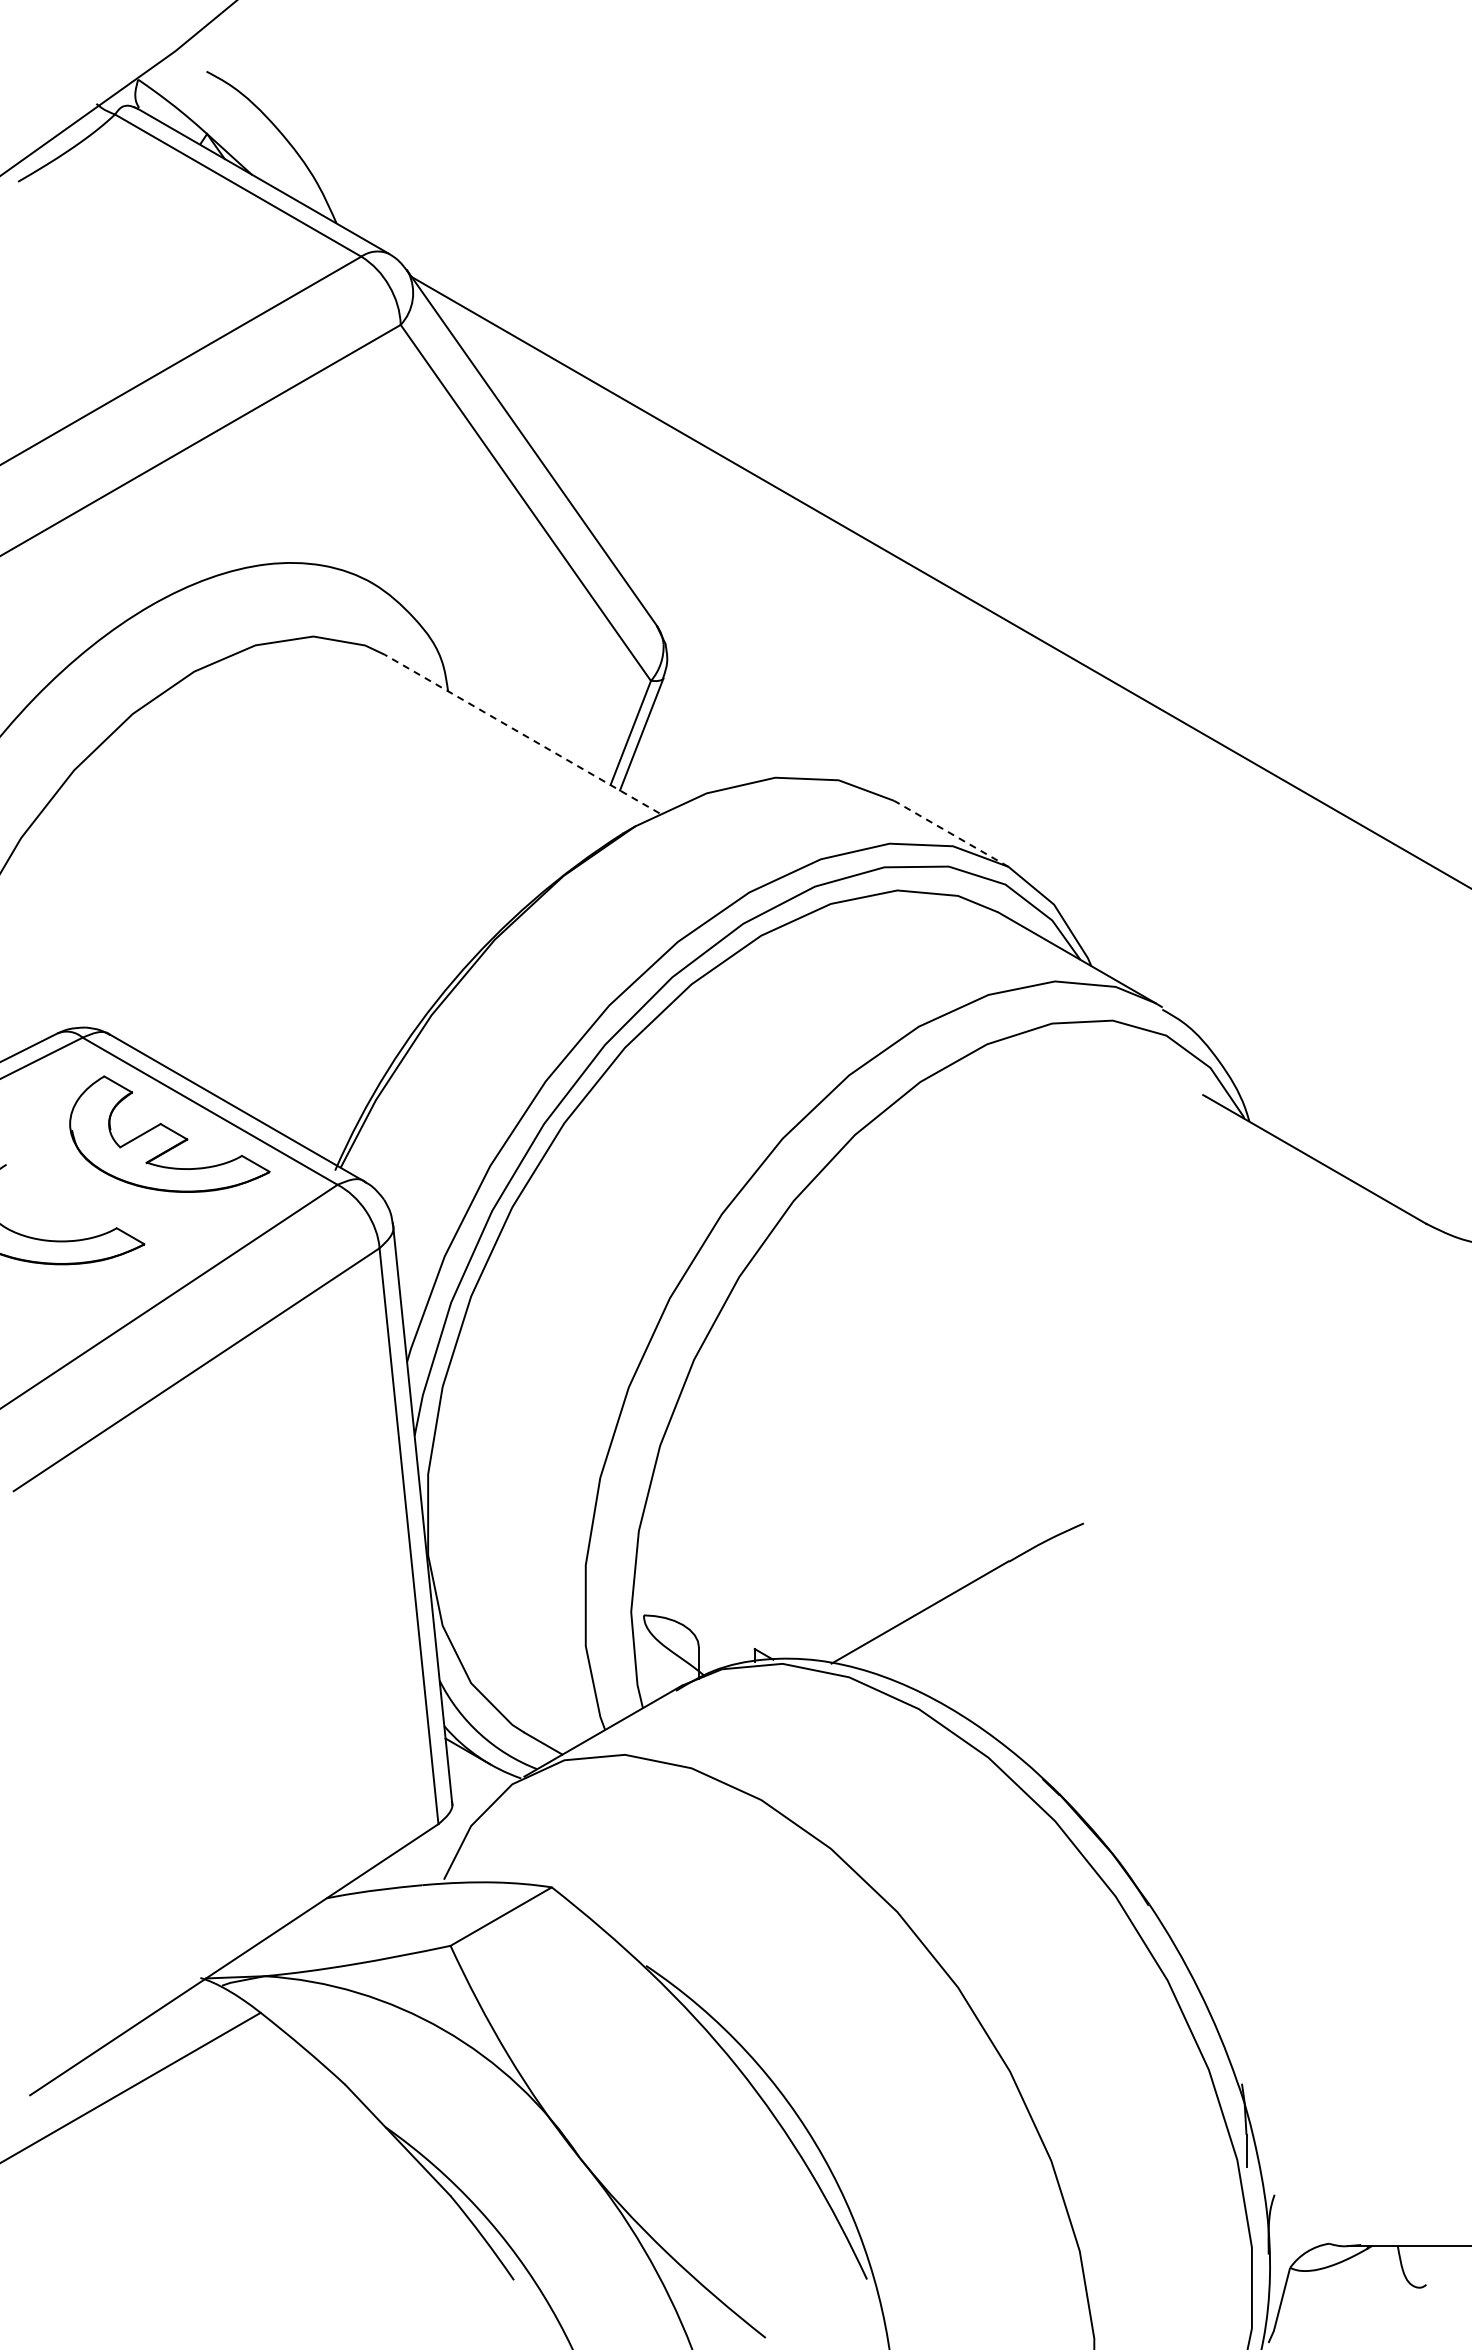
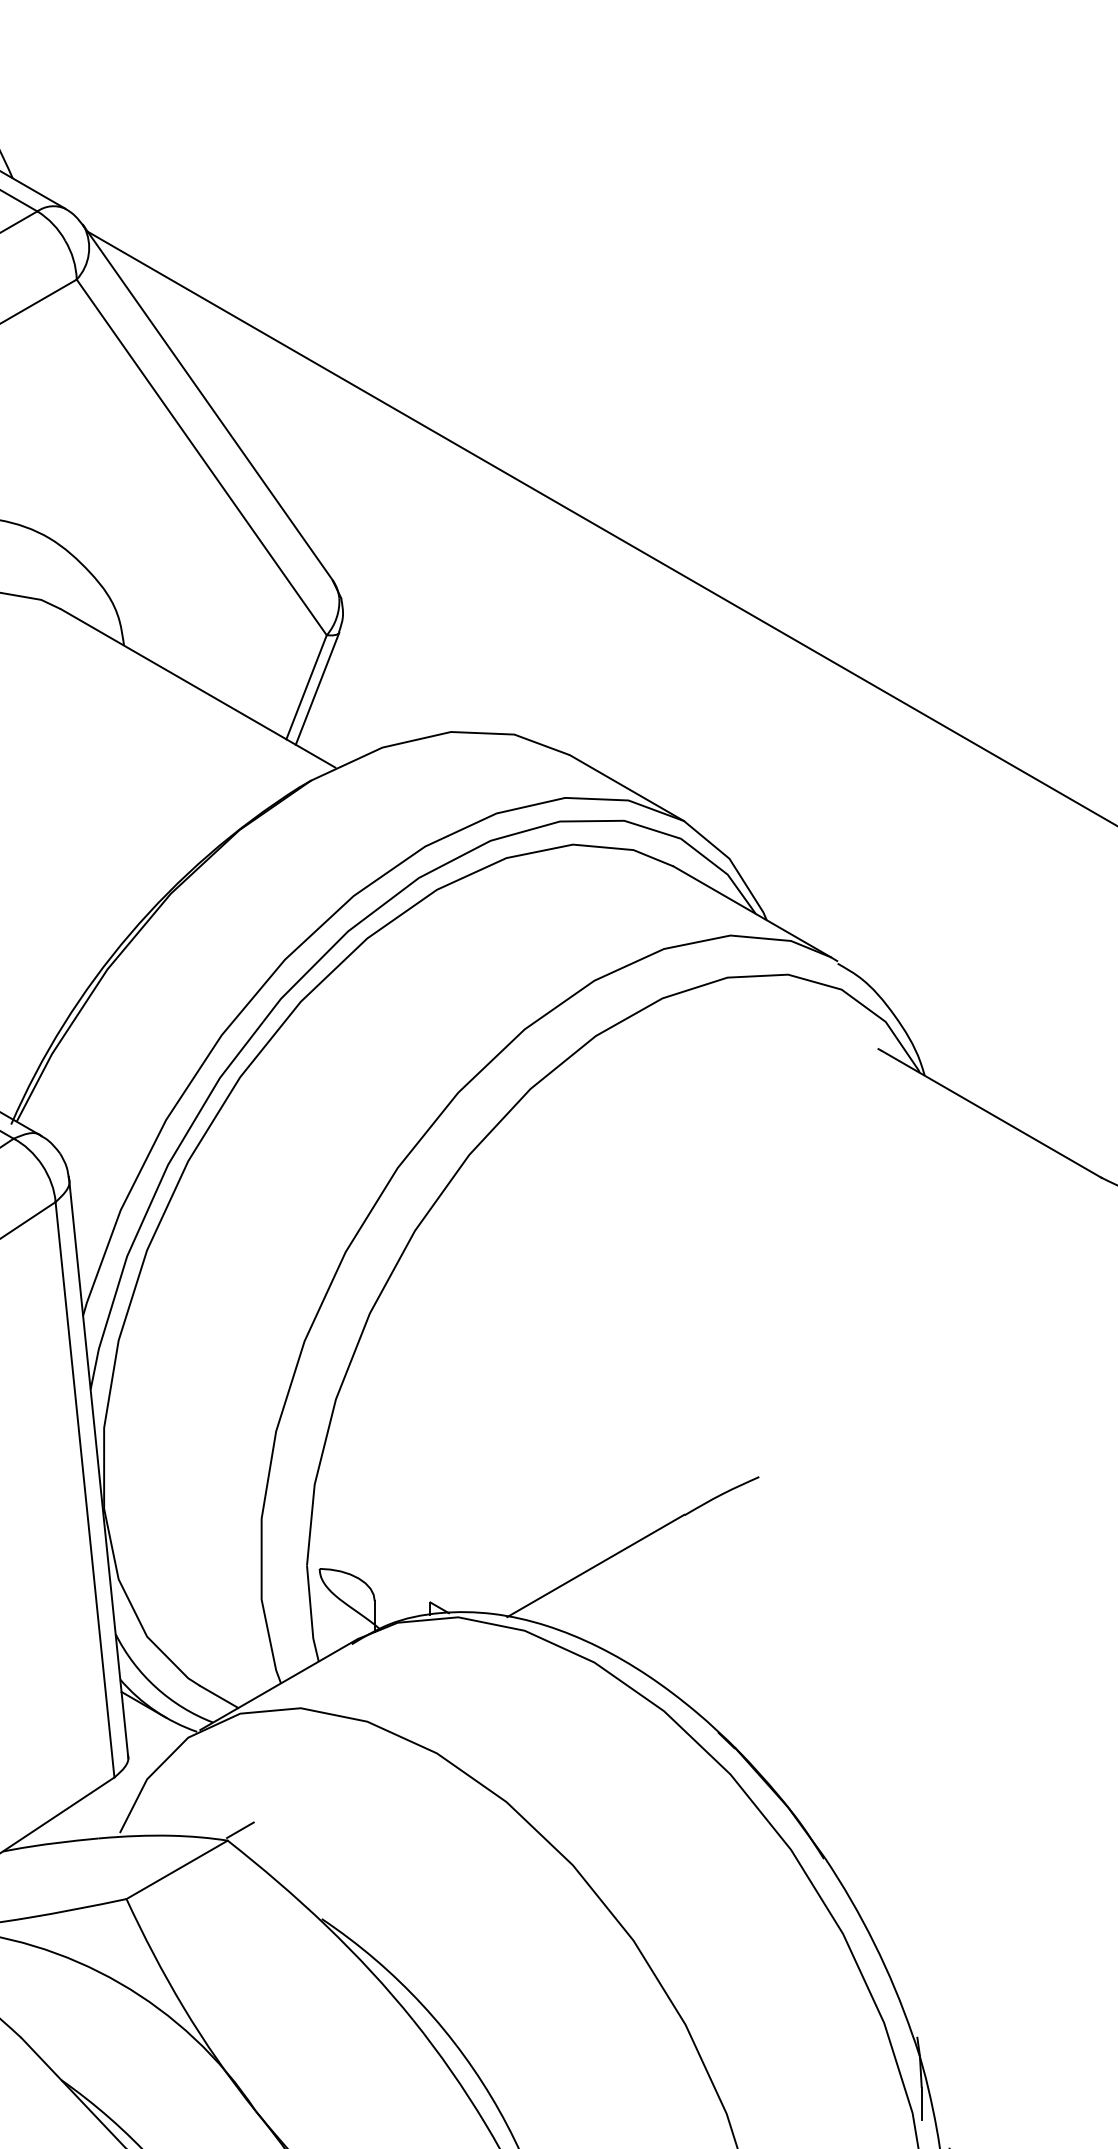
line: (522, 734) -> (198, 688), dashed -> solid
line: (951, 833) -> (627, 787), dashed -> solid
line: (564, 1876) -> (240, 1829), added

